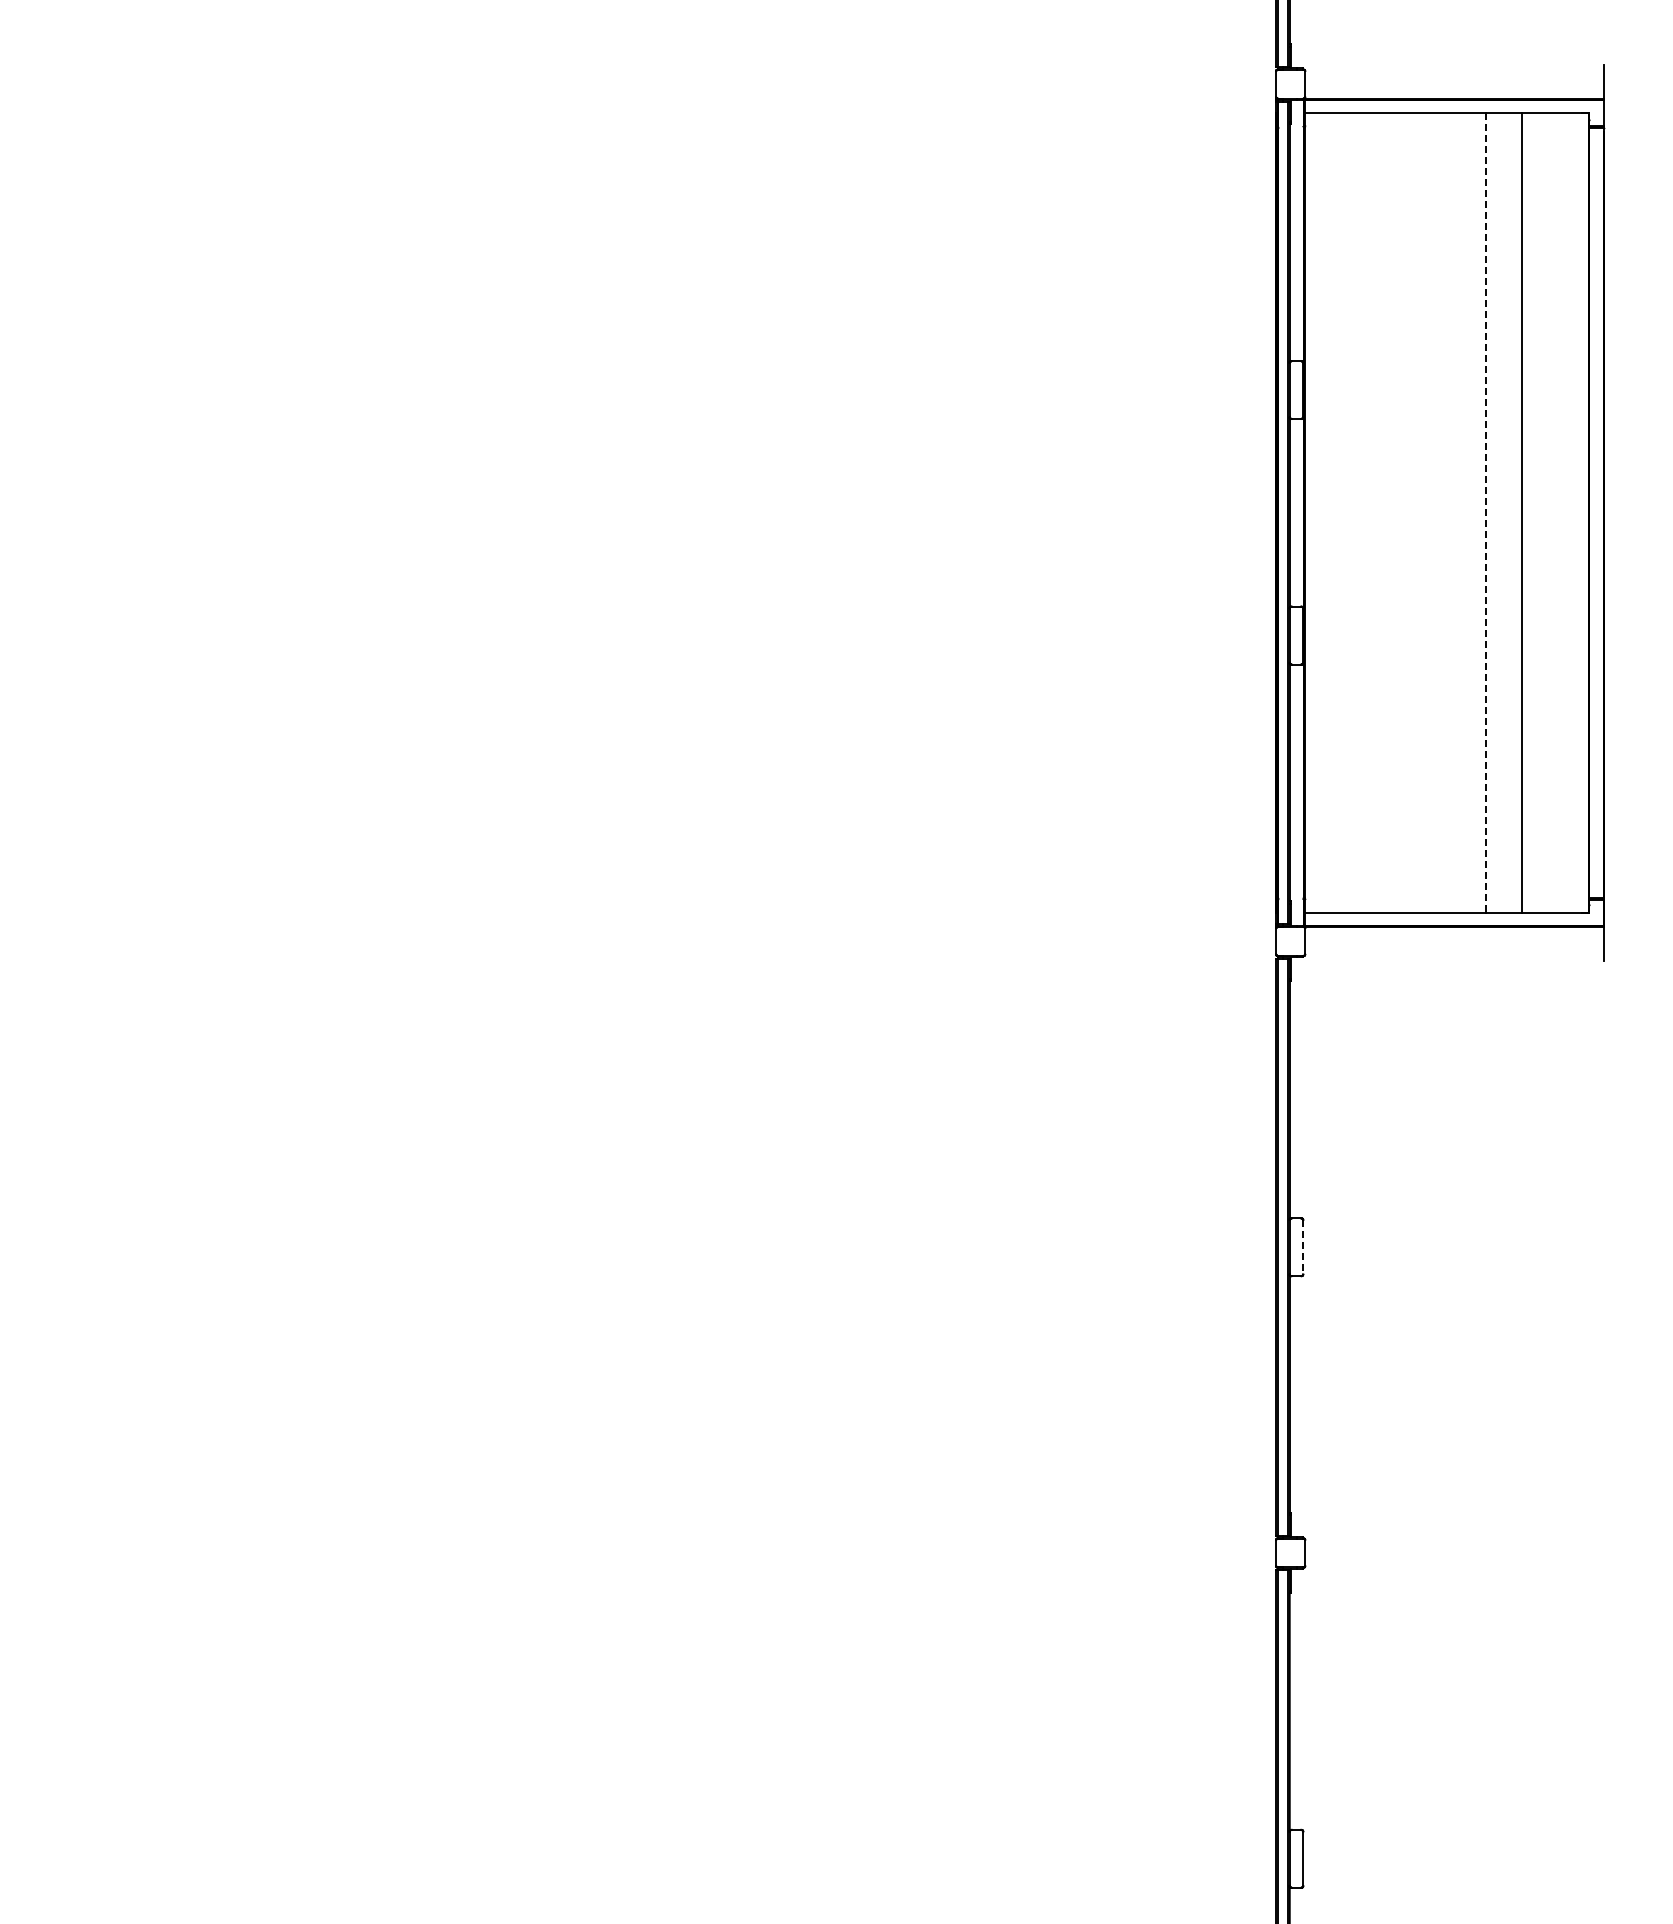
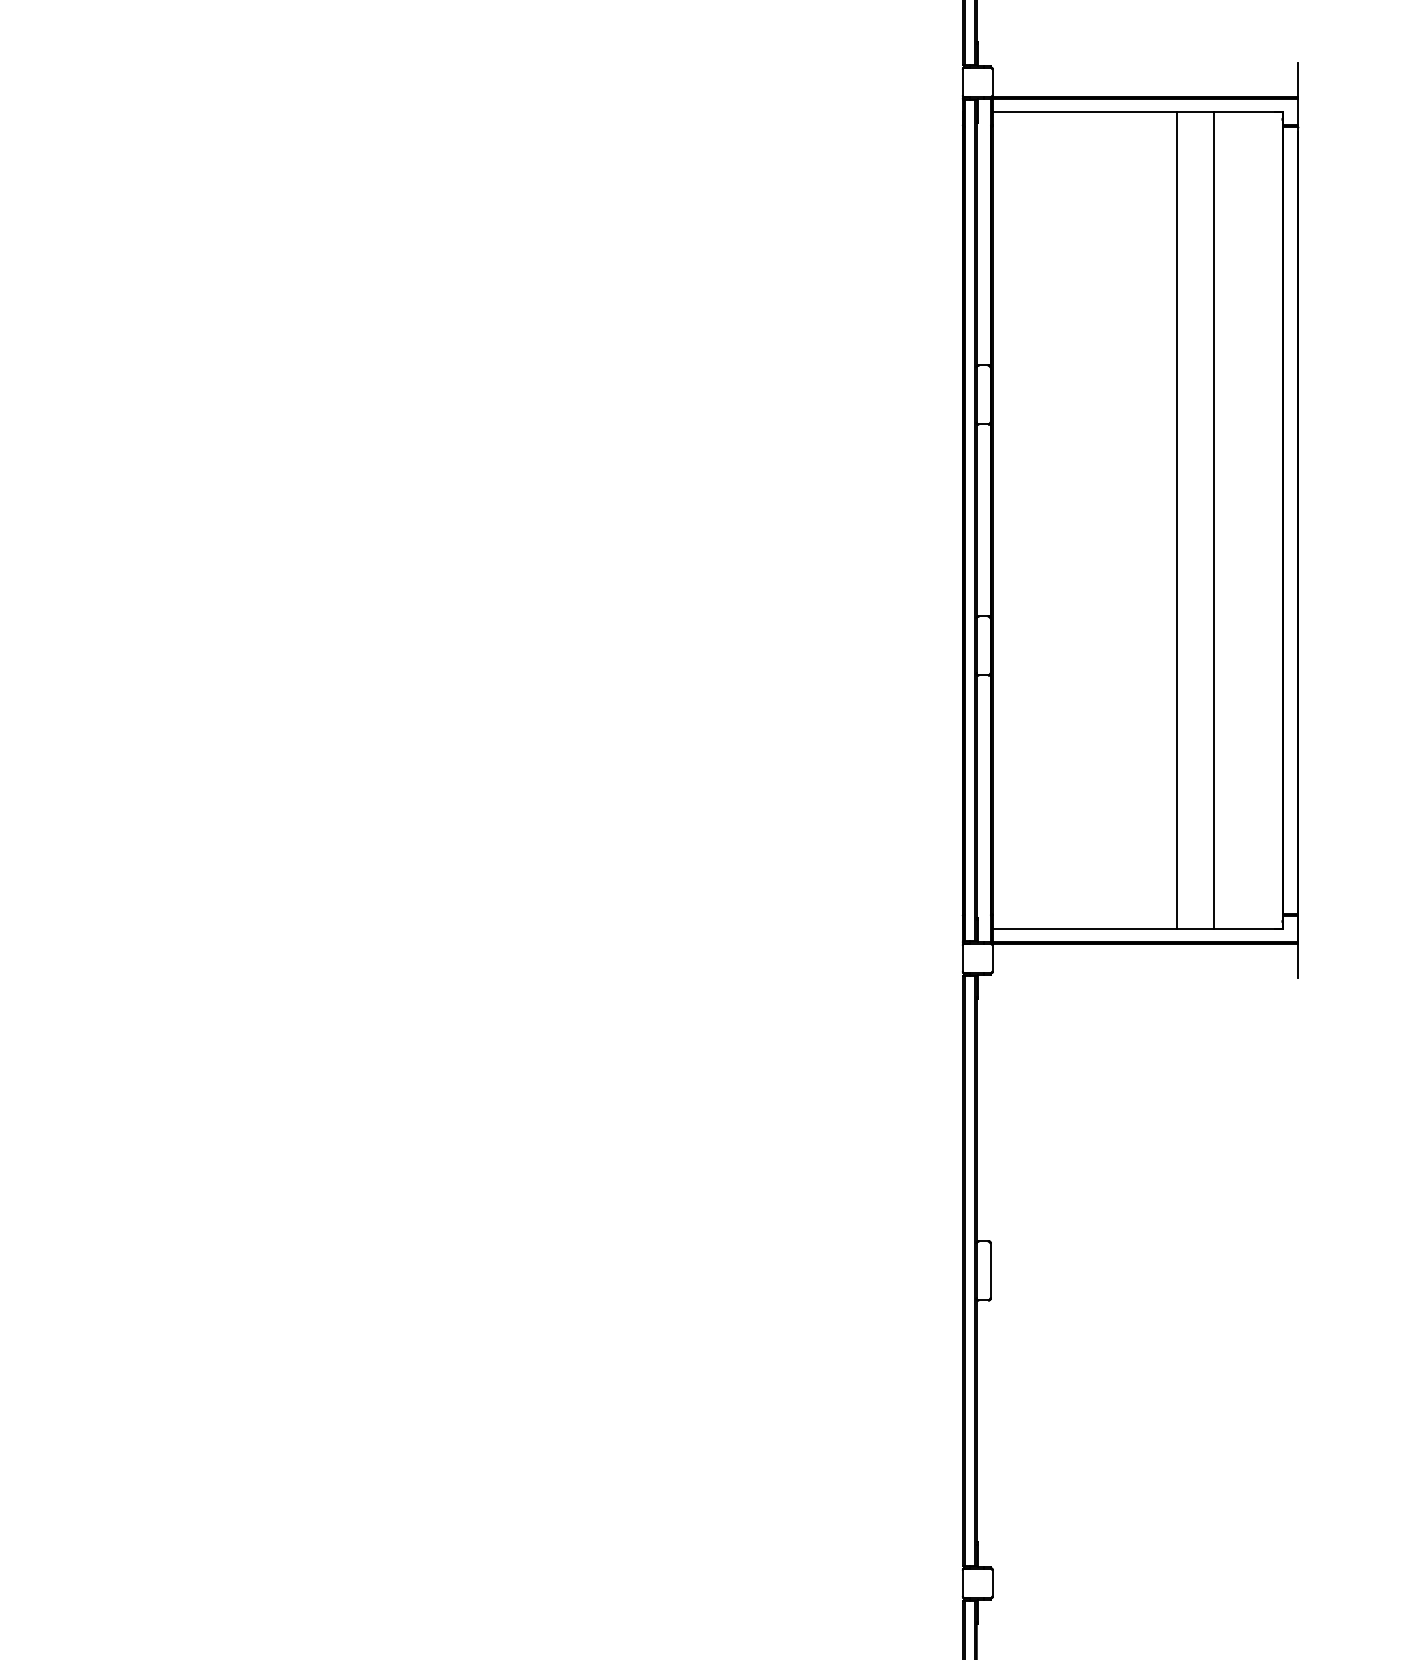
line: (1485, 512) -> (1176, 520), dashed -> solid
line: (1303, 1247) -> (990, 1271), dashed -> solid

